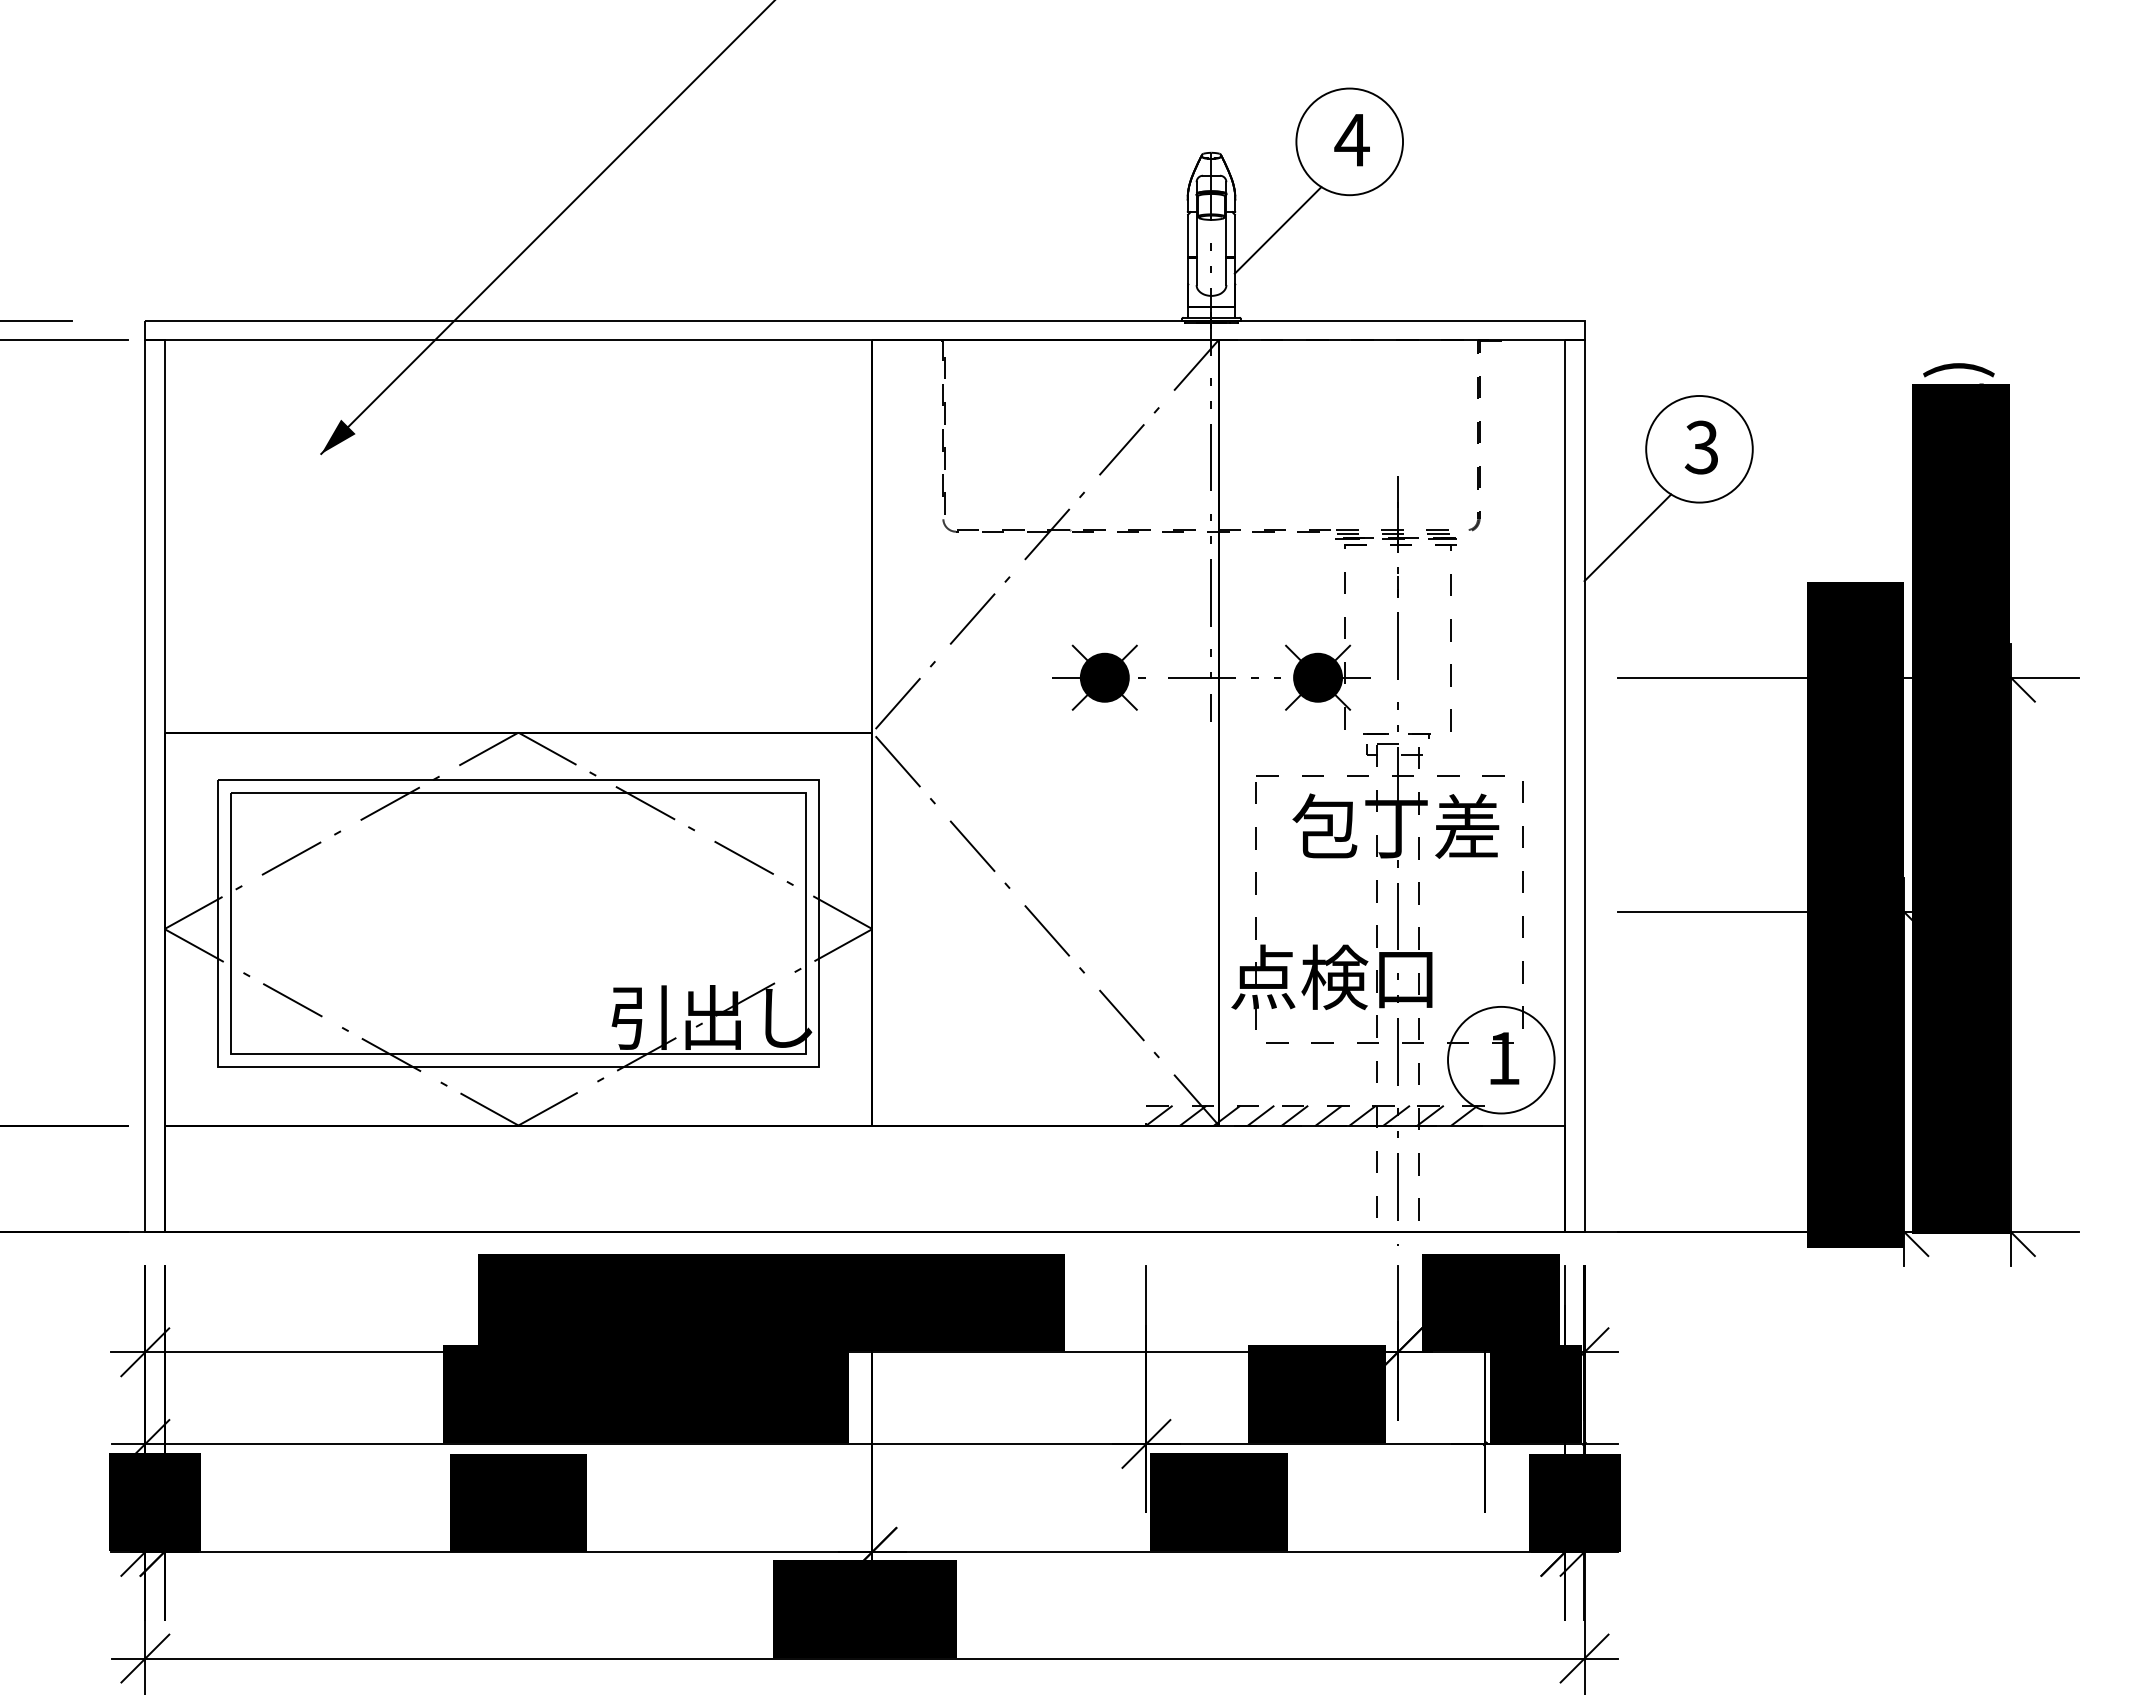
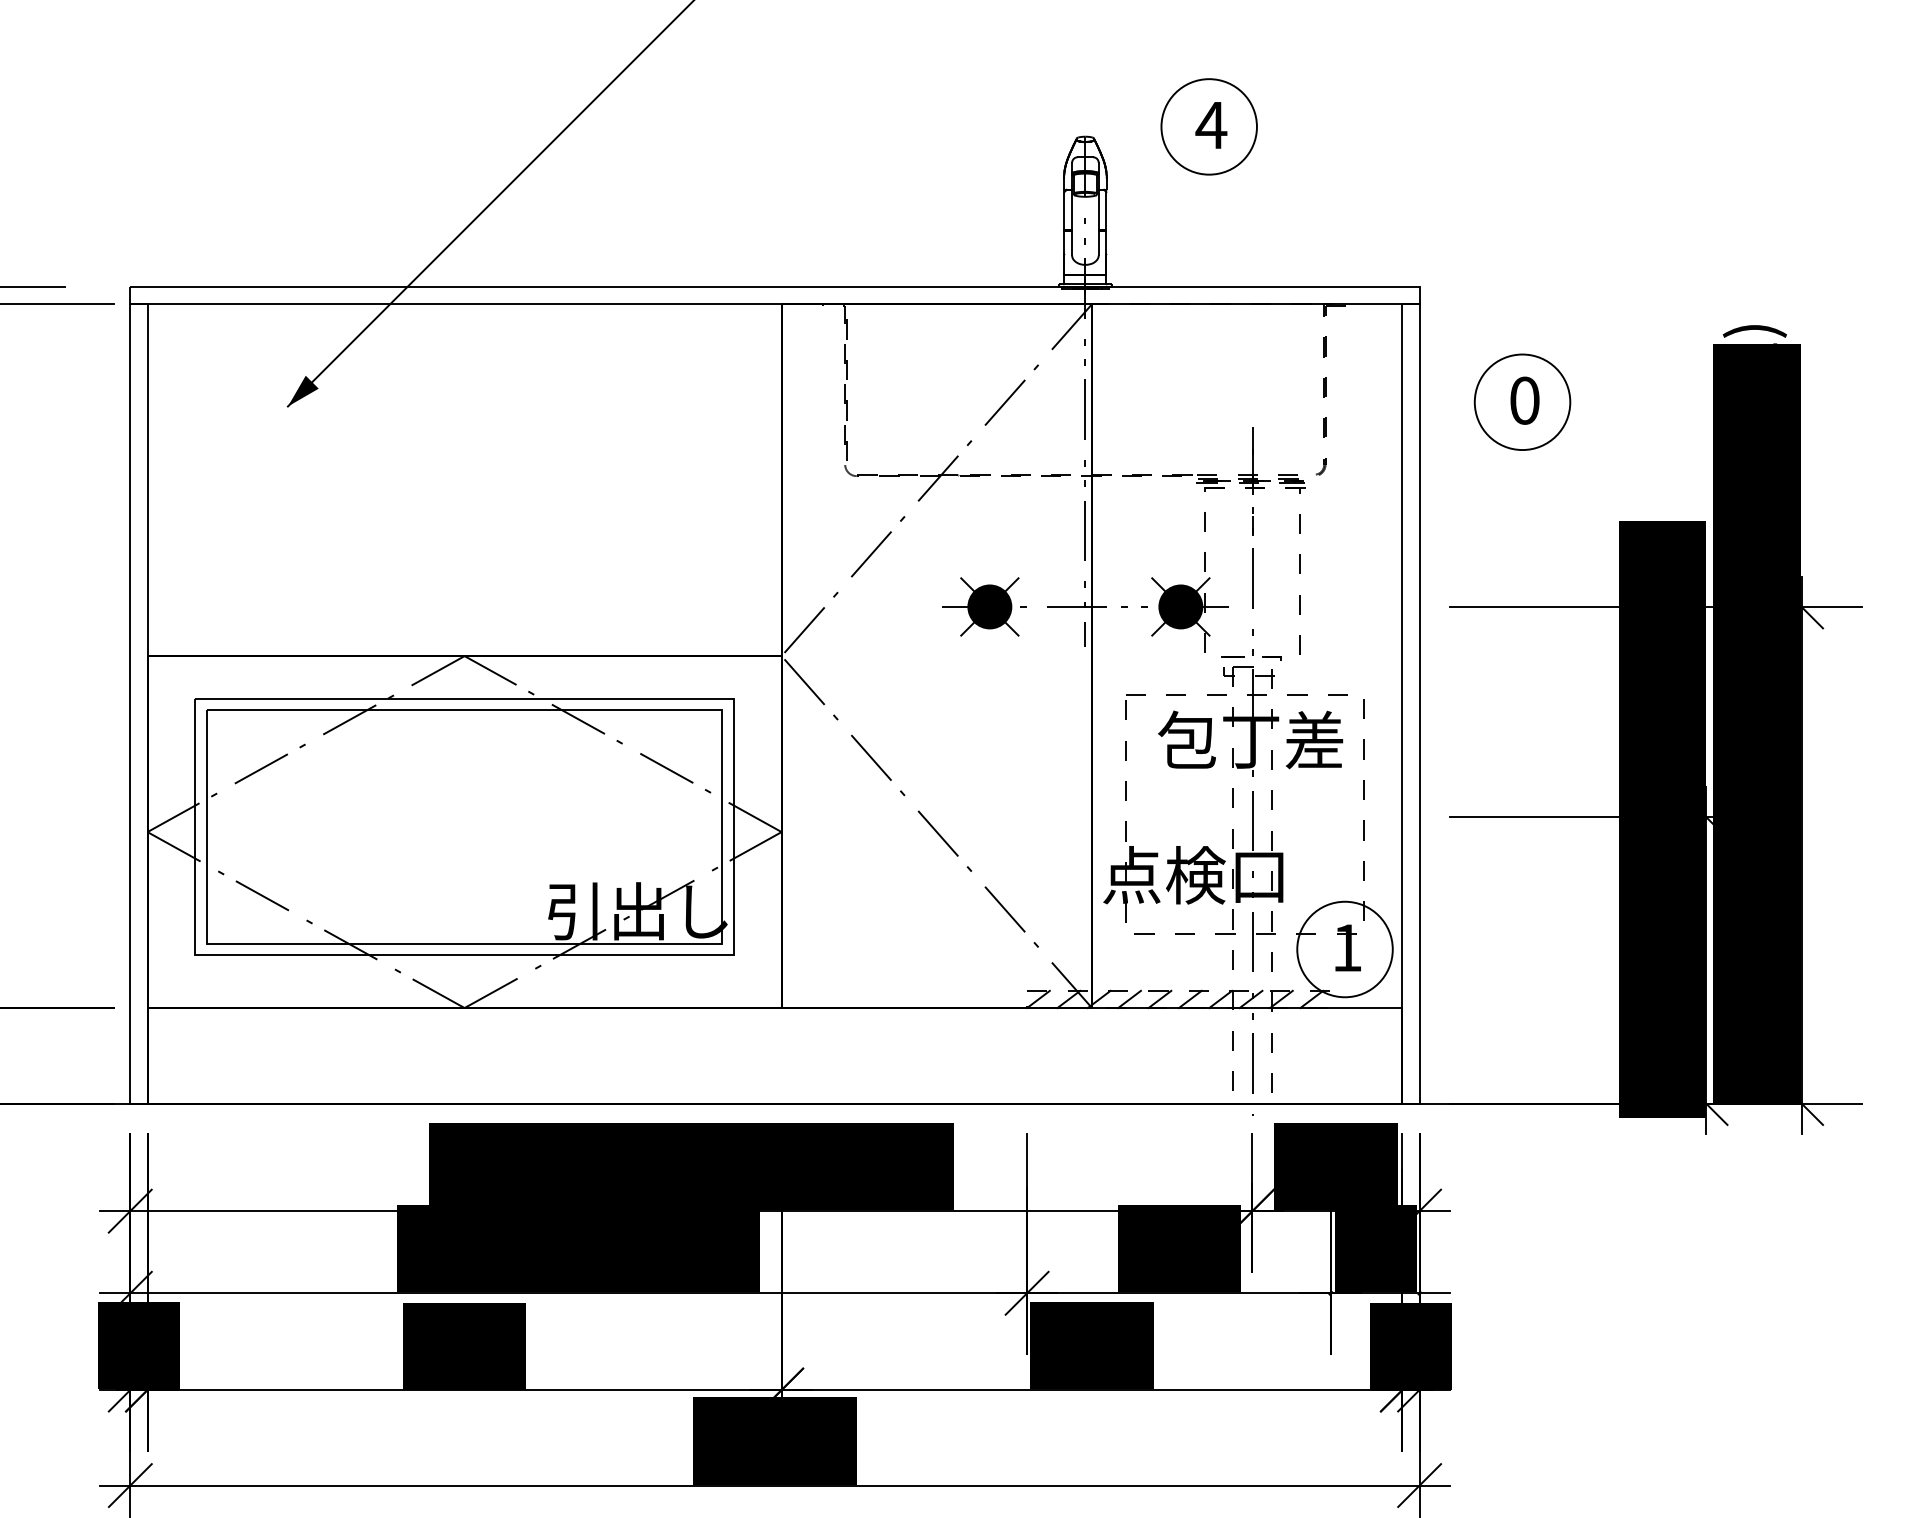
line: (1277, 230) -> (1144, 206), removed
text: (1701, 447) -> (1524, 400), 3 -> 0
line: (1627, 537) -> (1458, 481), removed

